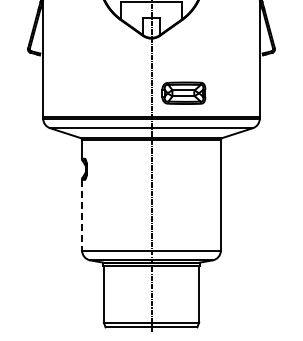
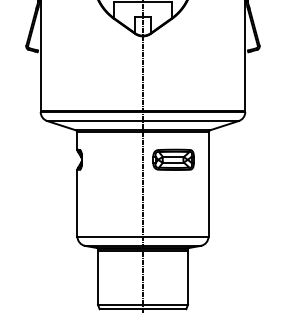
part: (183, 92) -> (173, 159), moved
line: (82, 215) -> (77, 203), dashed -> solid

